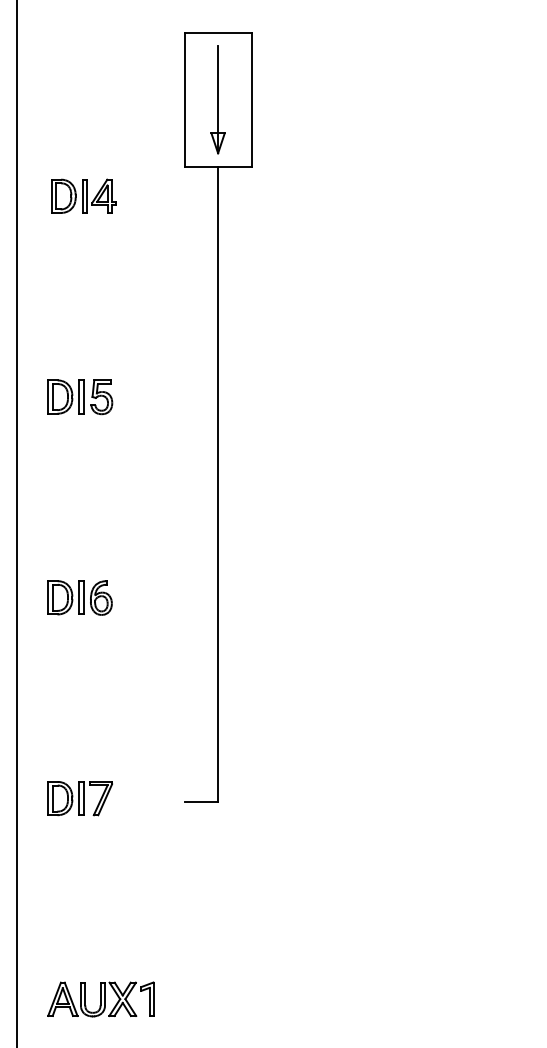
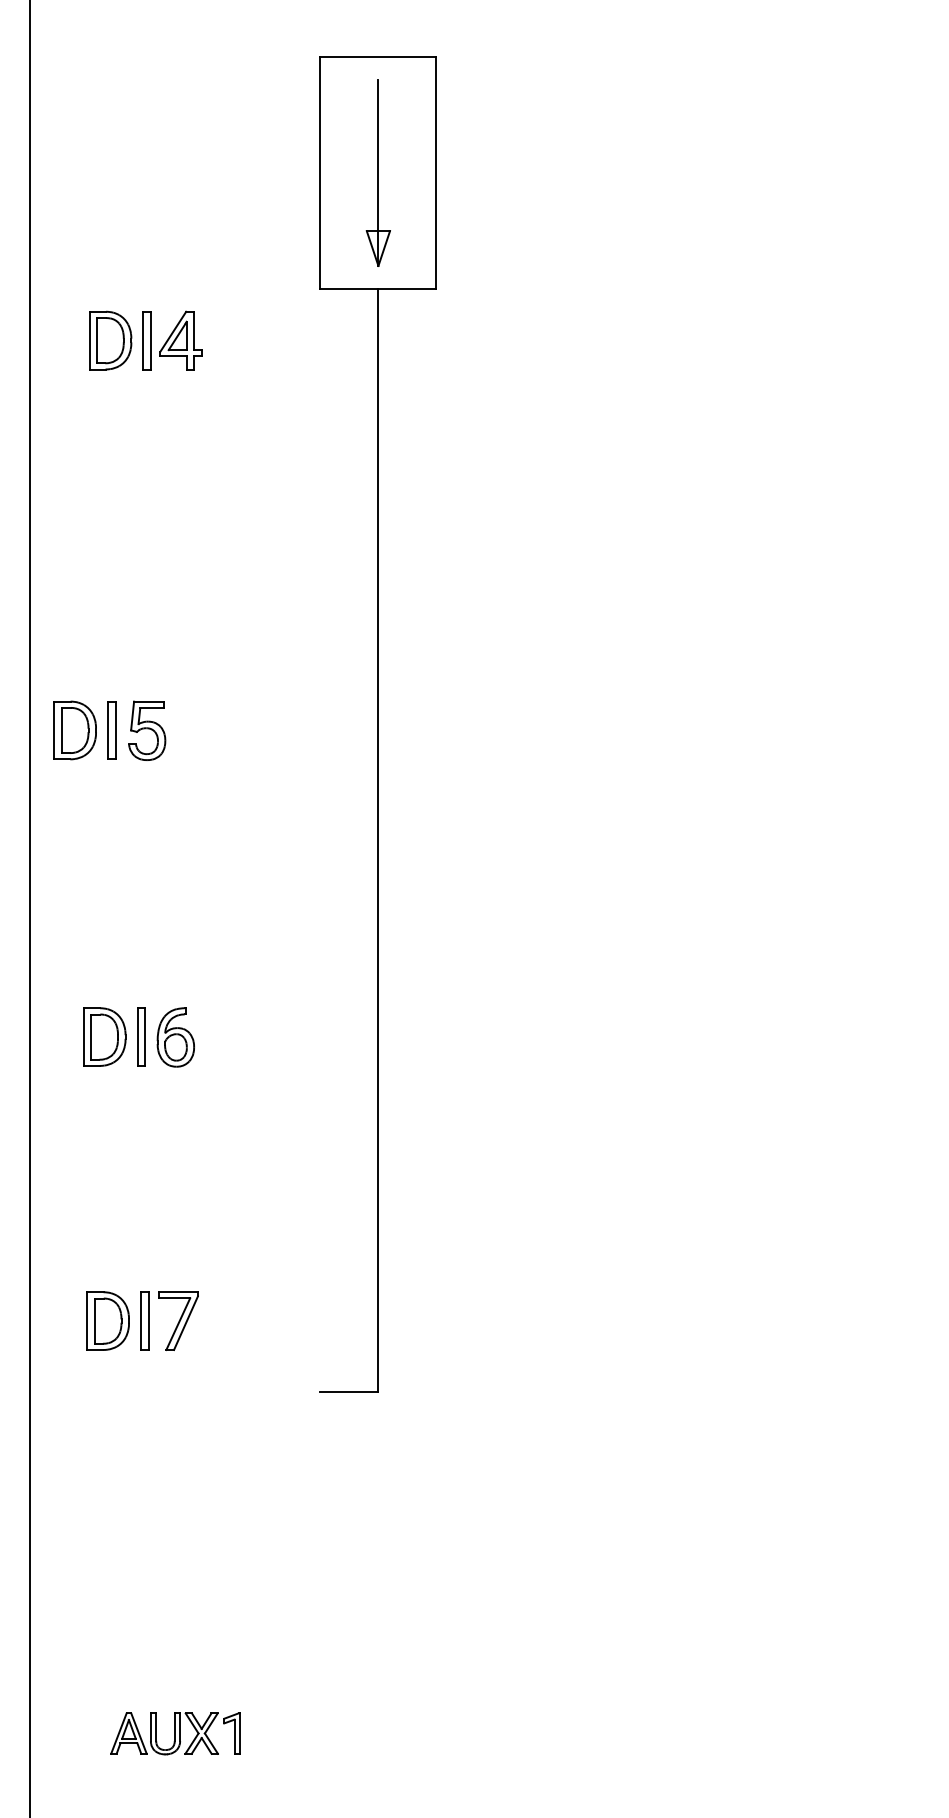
part: (80, 397) -> (110, 731), moved
part: (79, 798) -> (141, 1320), moved
part: (100, 999) -> (174, 1733), size x0.7

